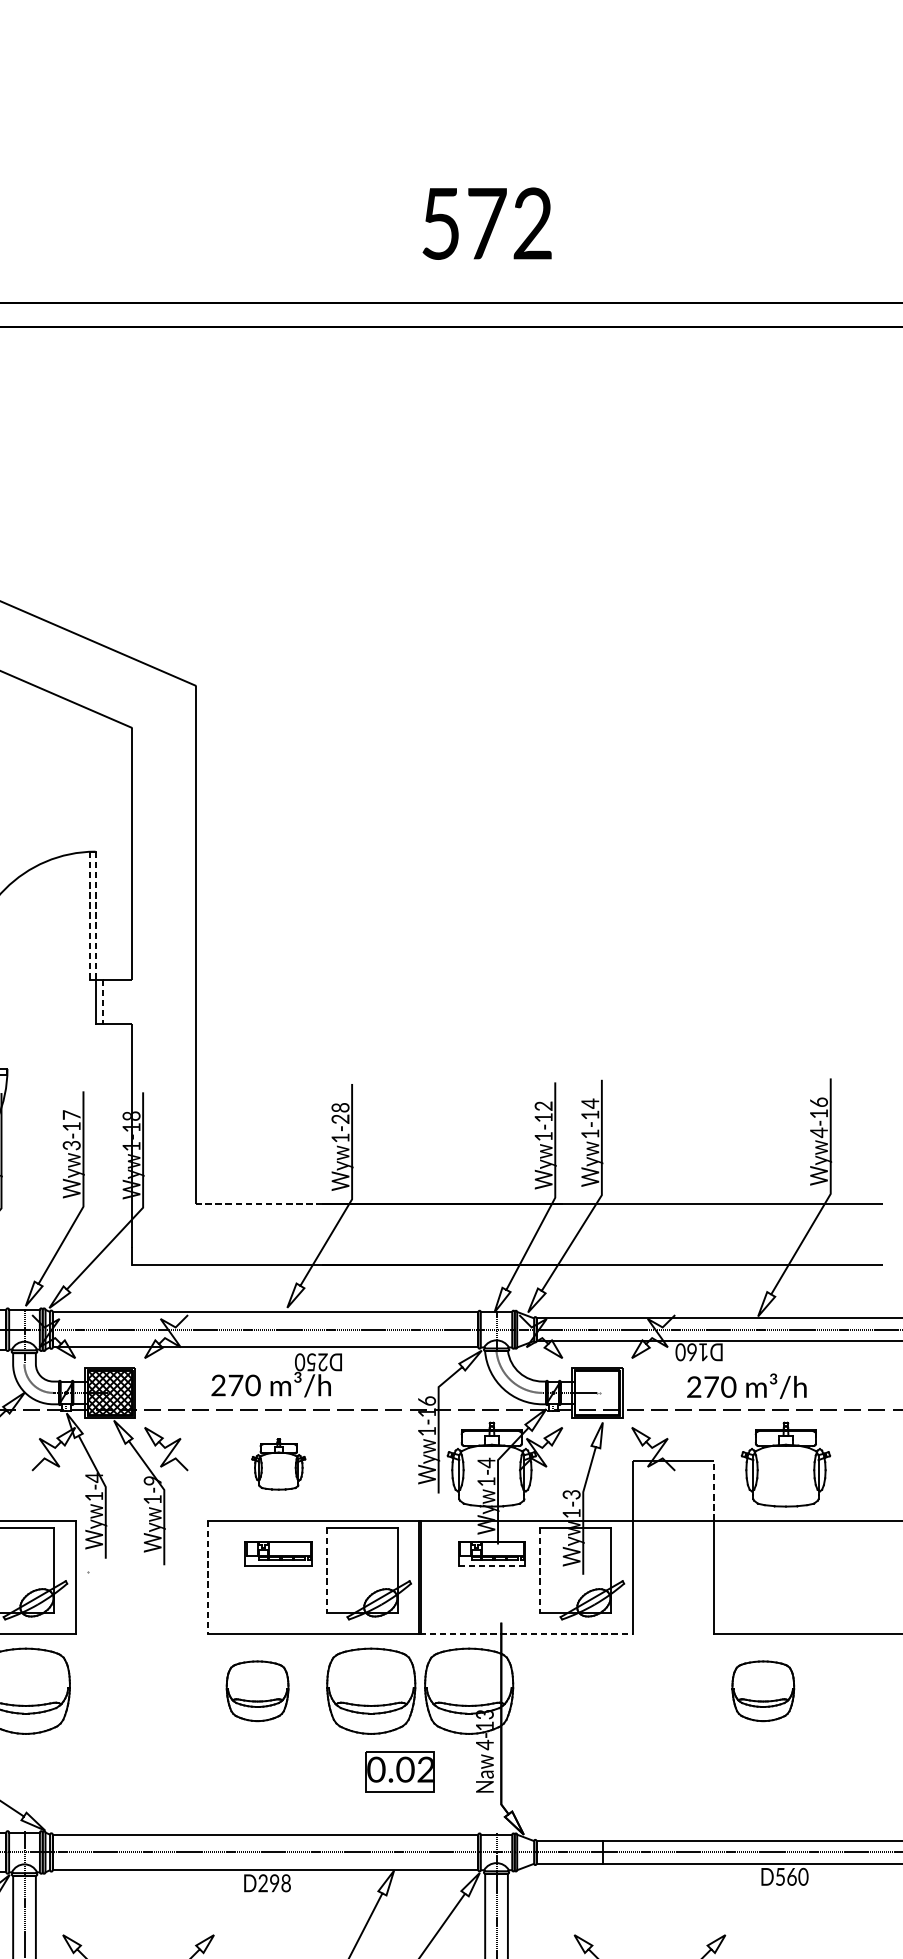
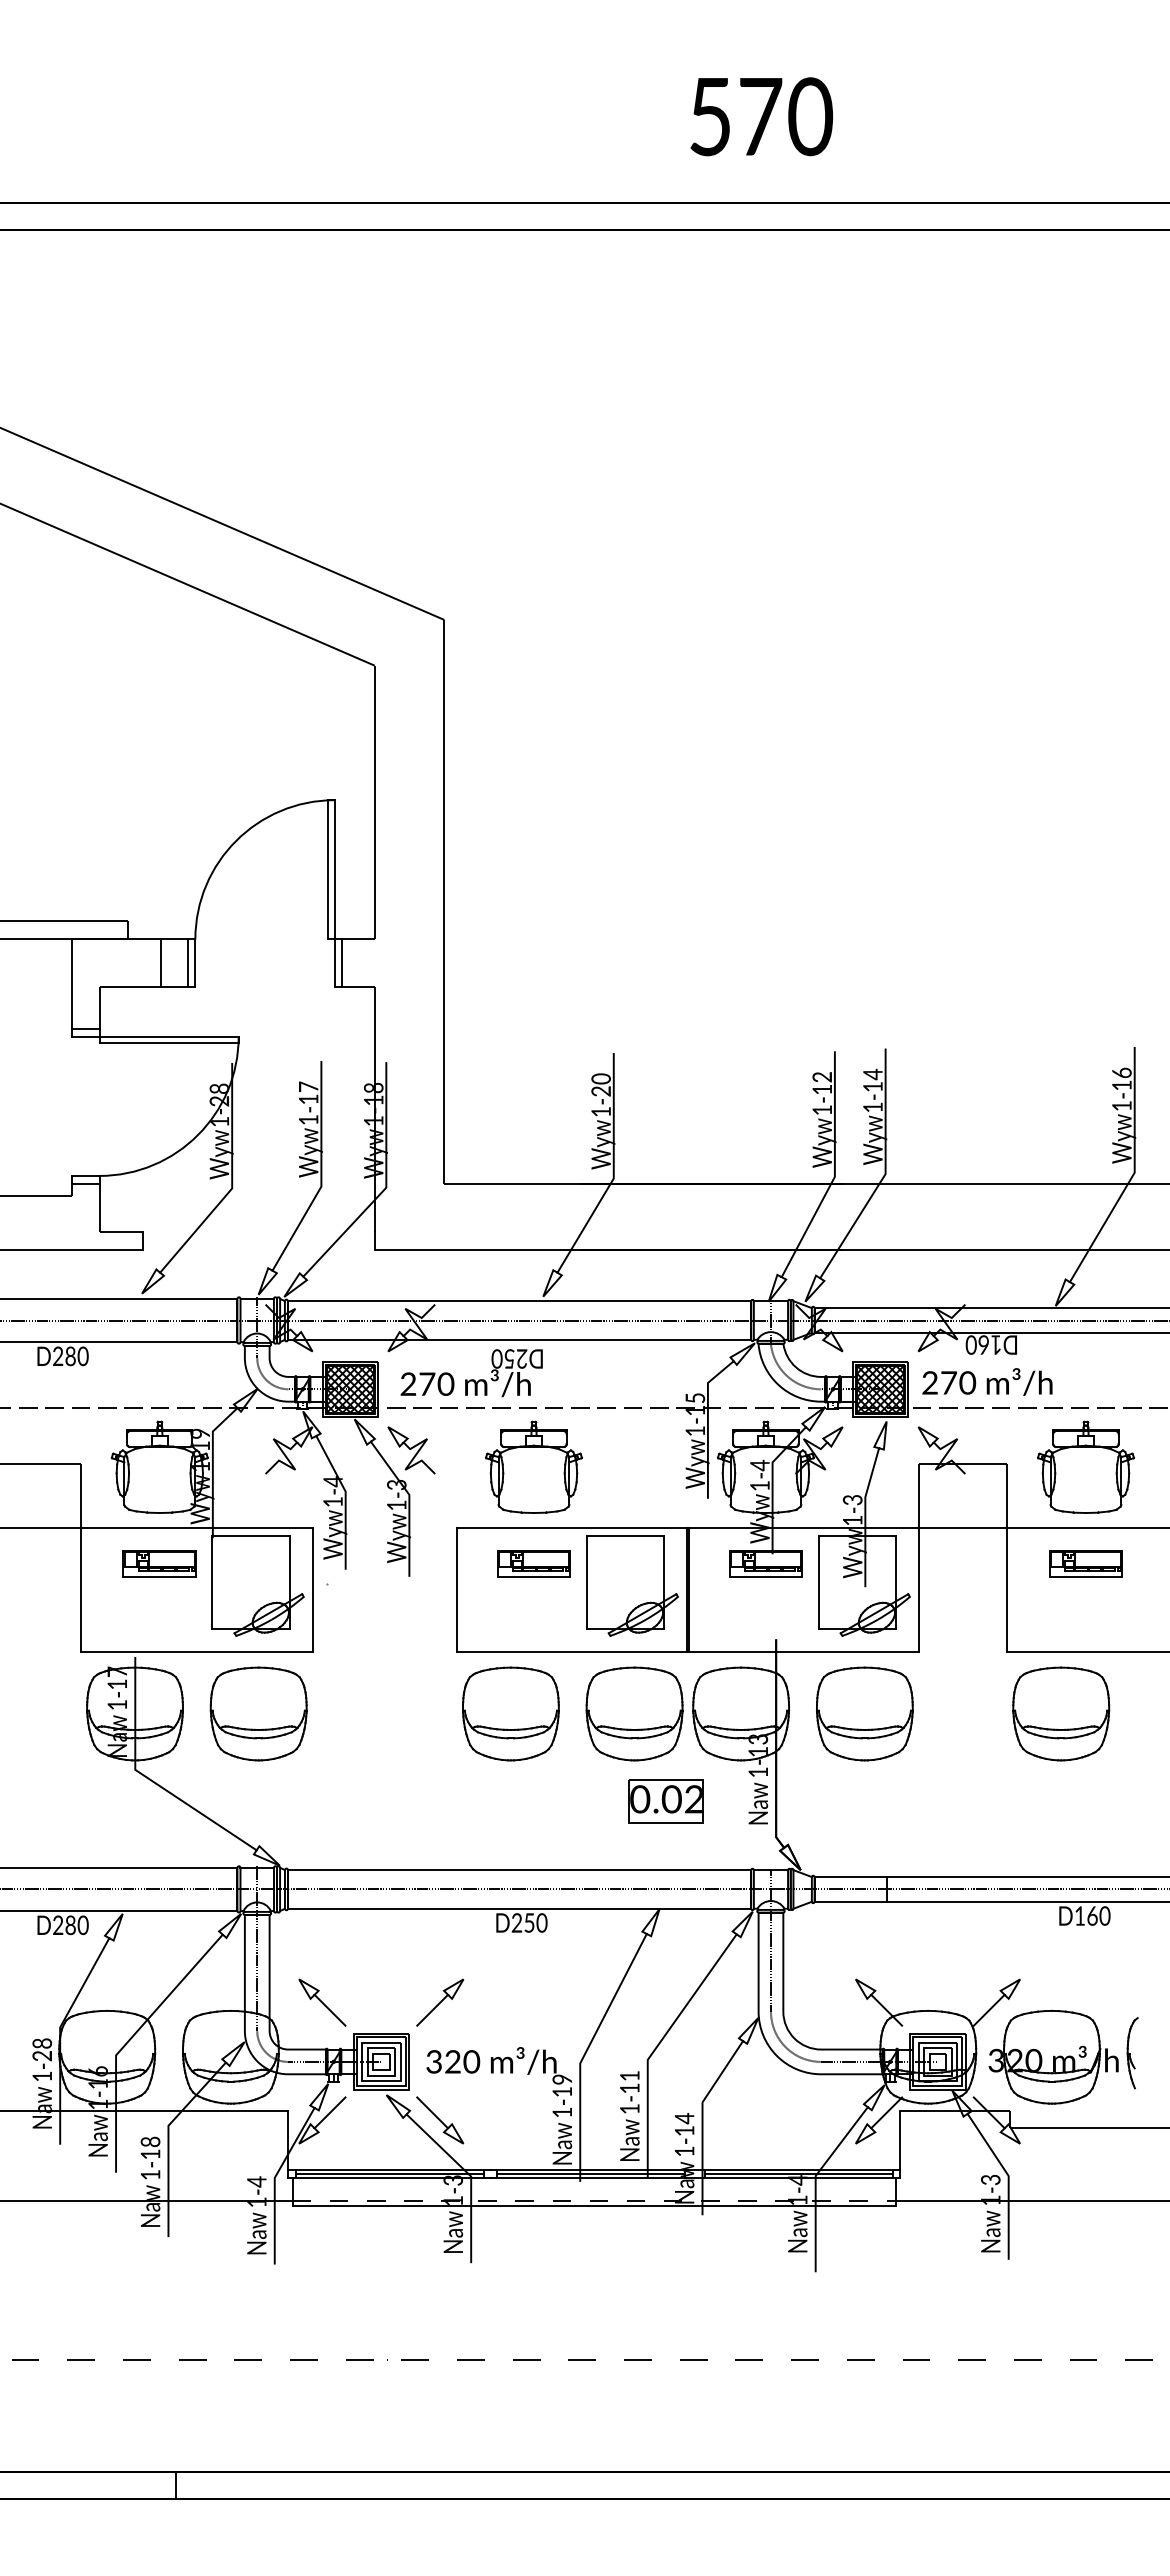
text: (532, 223) -> (810, 116), 572 -> 570
line: (89, 915) -> (328, 869), dashed -> solid
line: (95, 915) -> (334, 869), dashed -> solid
line: (102, 1001) -> (342, 963), dashed -> solid
text: (340, 1107) -> (601, 1078), 1-28 -> 1-20
text: (818, 1132) -> (1121, 1105), 4-16 -> 1-16
text: (71, 1145) -> (308, 1120), 3-17 -> 1-17
line: (259, 1203) -> (513, 1183), dashed -> solid
text: (276, 1375) -> (471, 1373), moved
text: (746, 1385) -> (987, 1381), moved
hatch: (597, 1393) -> (880, 1389), added
text: (427, 1401) -> (695, 1398), 1-16 -> 1-15
part: (278, 1463) -> (533, 1466), size x1.67
text: (152, 1481) -> (396, 1485), 1-9 -> 1-3
line: (713, 1490) -> (1007, 1495), dashed -> solid
part: (785, 1552) -> (1085, 1563), added
line: (492, 1565) -> (766, 1577), dashed -> solid
line: (327, 1571) -> (586, 1583), dashed -> solid
line: (540, 1571) -> (818, 1583), dashed -> solid
line: (207, 1577) -> (456, 1590), dashed -> solid
line: (526, 1634) -> (803, 1652), dashed -> solid
part: (257, 1690) -> (510, 1713), size x1.43
part: (582, 1690) -> (864, 1713), added
part: (763, 1690) -> (1061, 1713), size x1.43
text: (484, 1745) -> (757, 1772), 4-13 -> 1-13
text: (780, 1876) -> (1079, 1915), D560 -> D160
text: (280, 1882) -> (535, 1922), D298 -> D250

